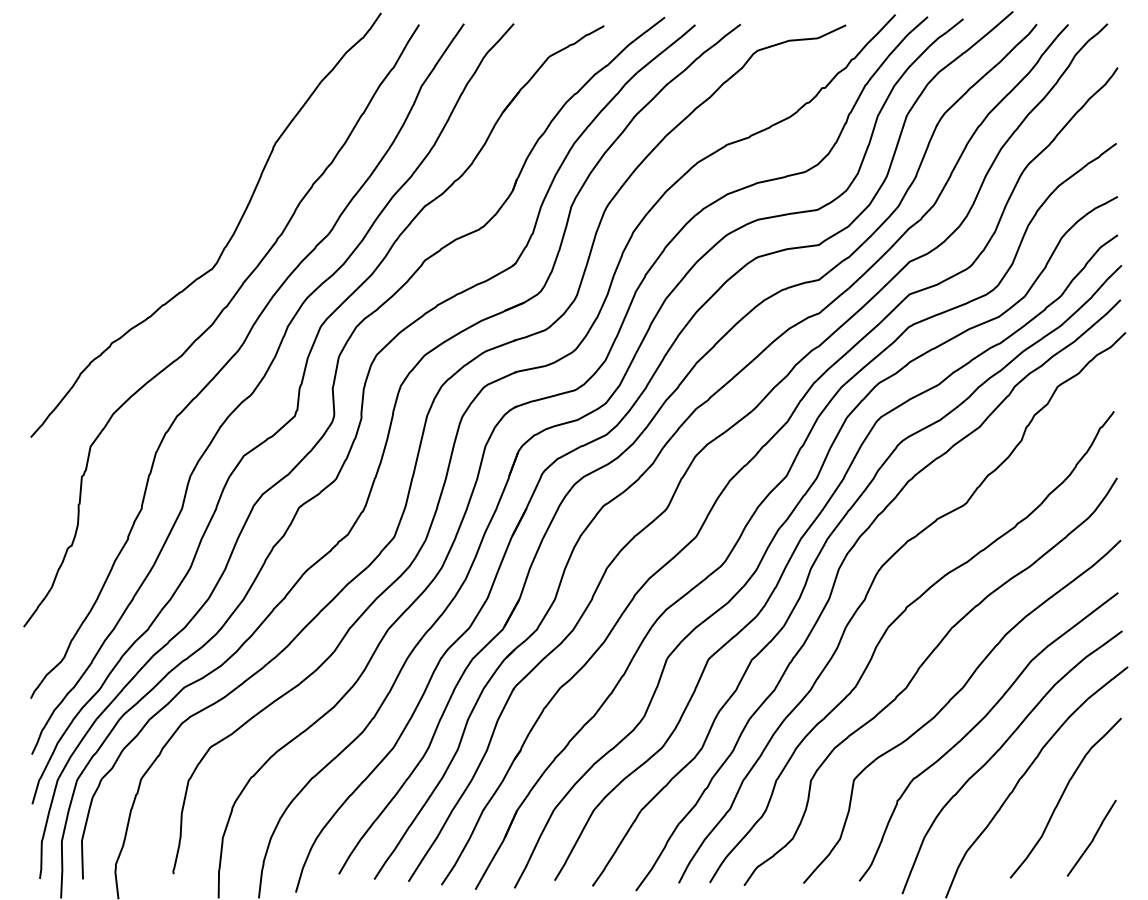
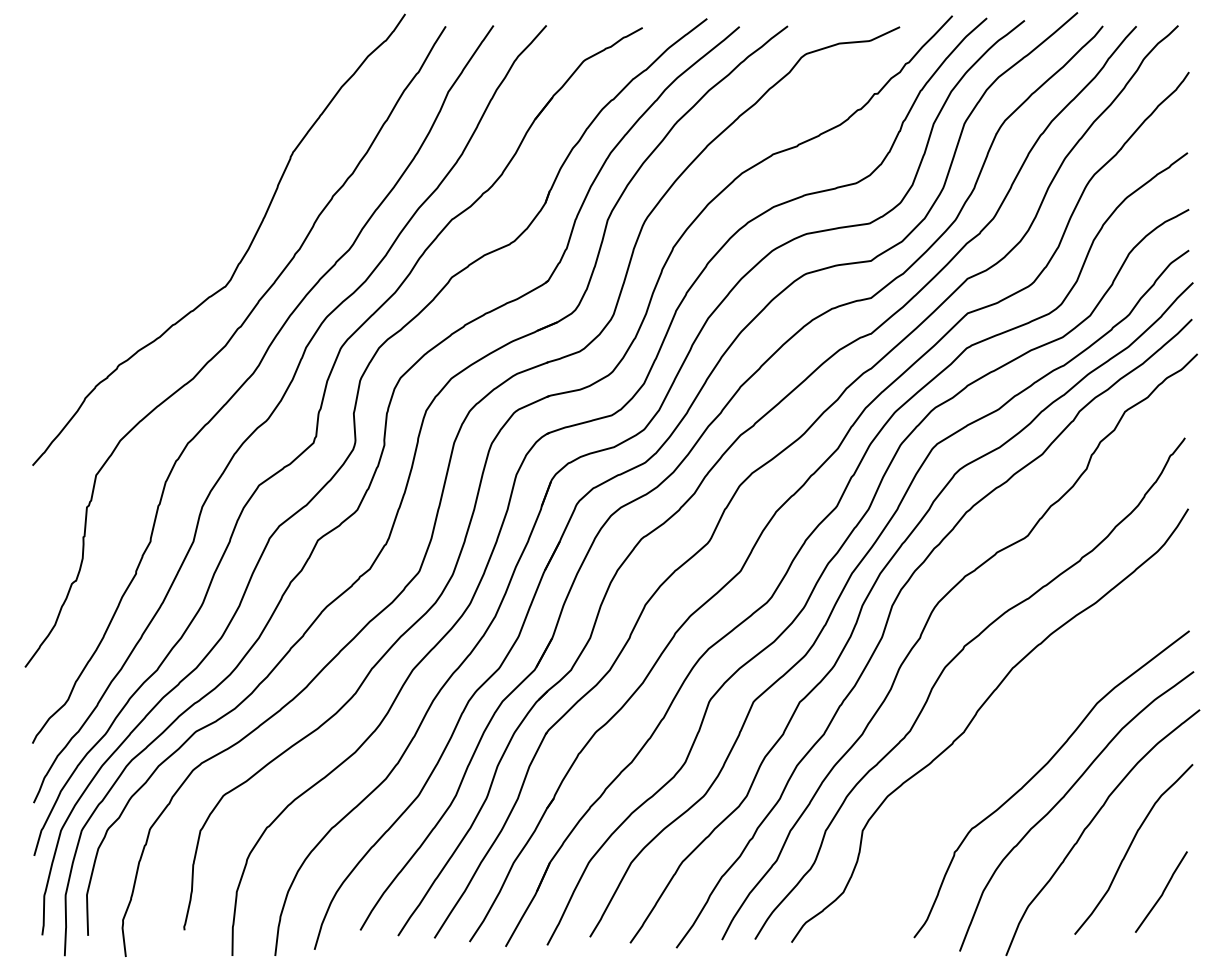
curve: (949, 702) -> (1010, 747), removed

